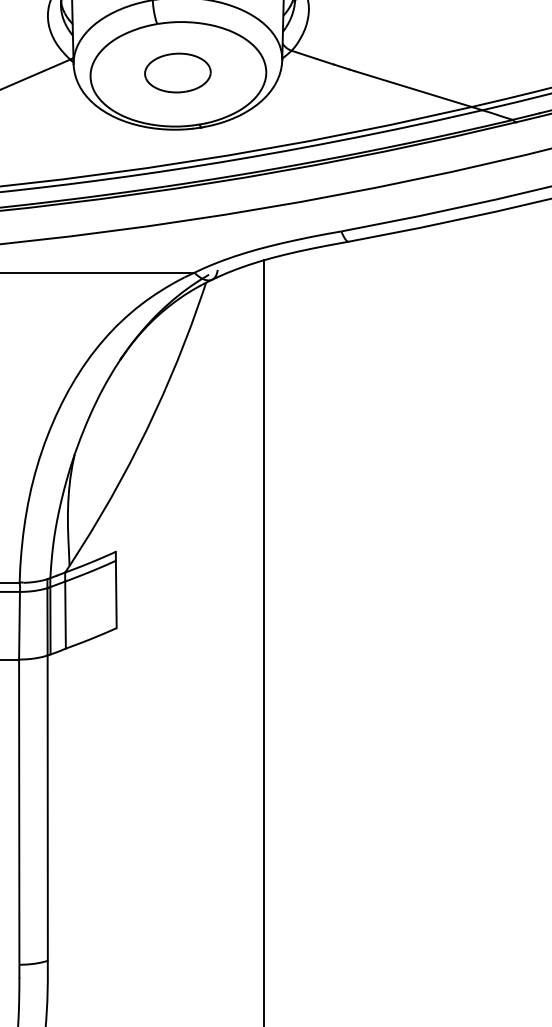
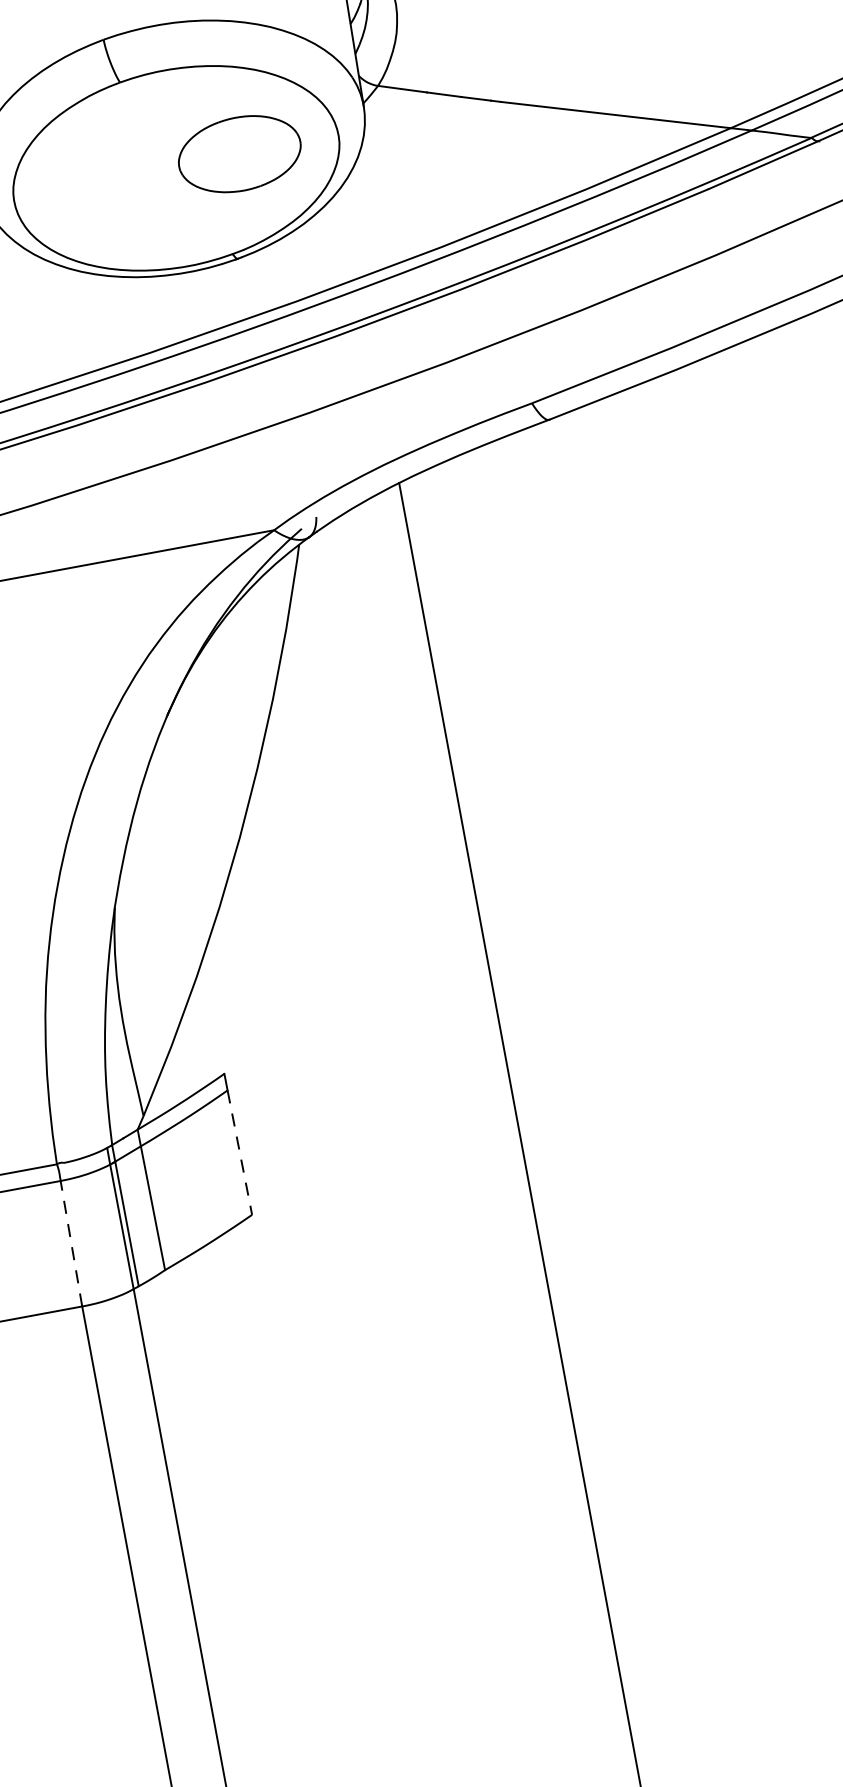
part: (177, 72) -> (238, 153), moved
line: (116, 594) -> (240, 1152), solid -> dashed
line: (19, 625) -> (71, 1243), solid -> dashed

